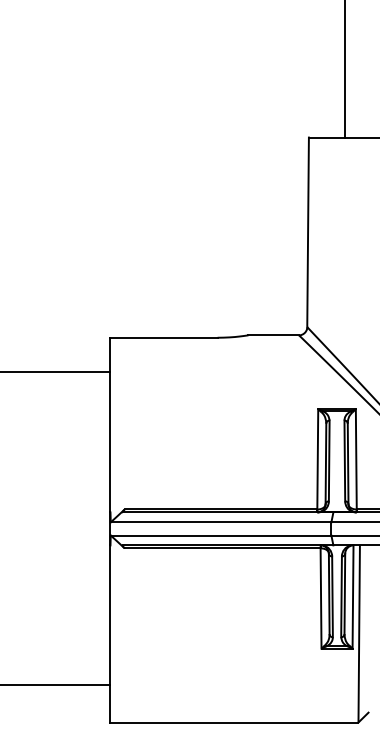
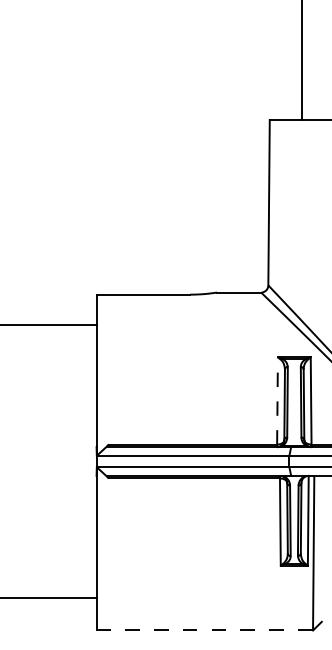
line: (317, 459) -> (277, 400), solid -> dashed
line: (235, 722) -> (205, 630), solid -> dashed

